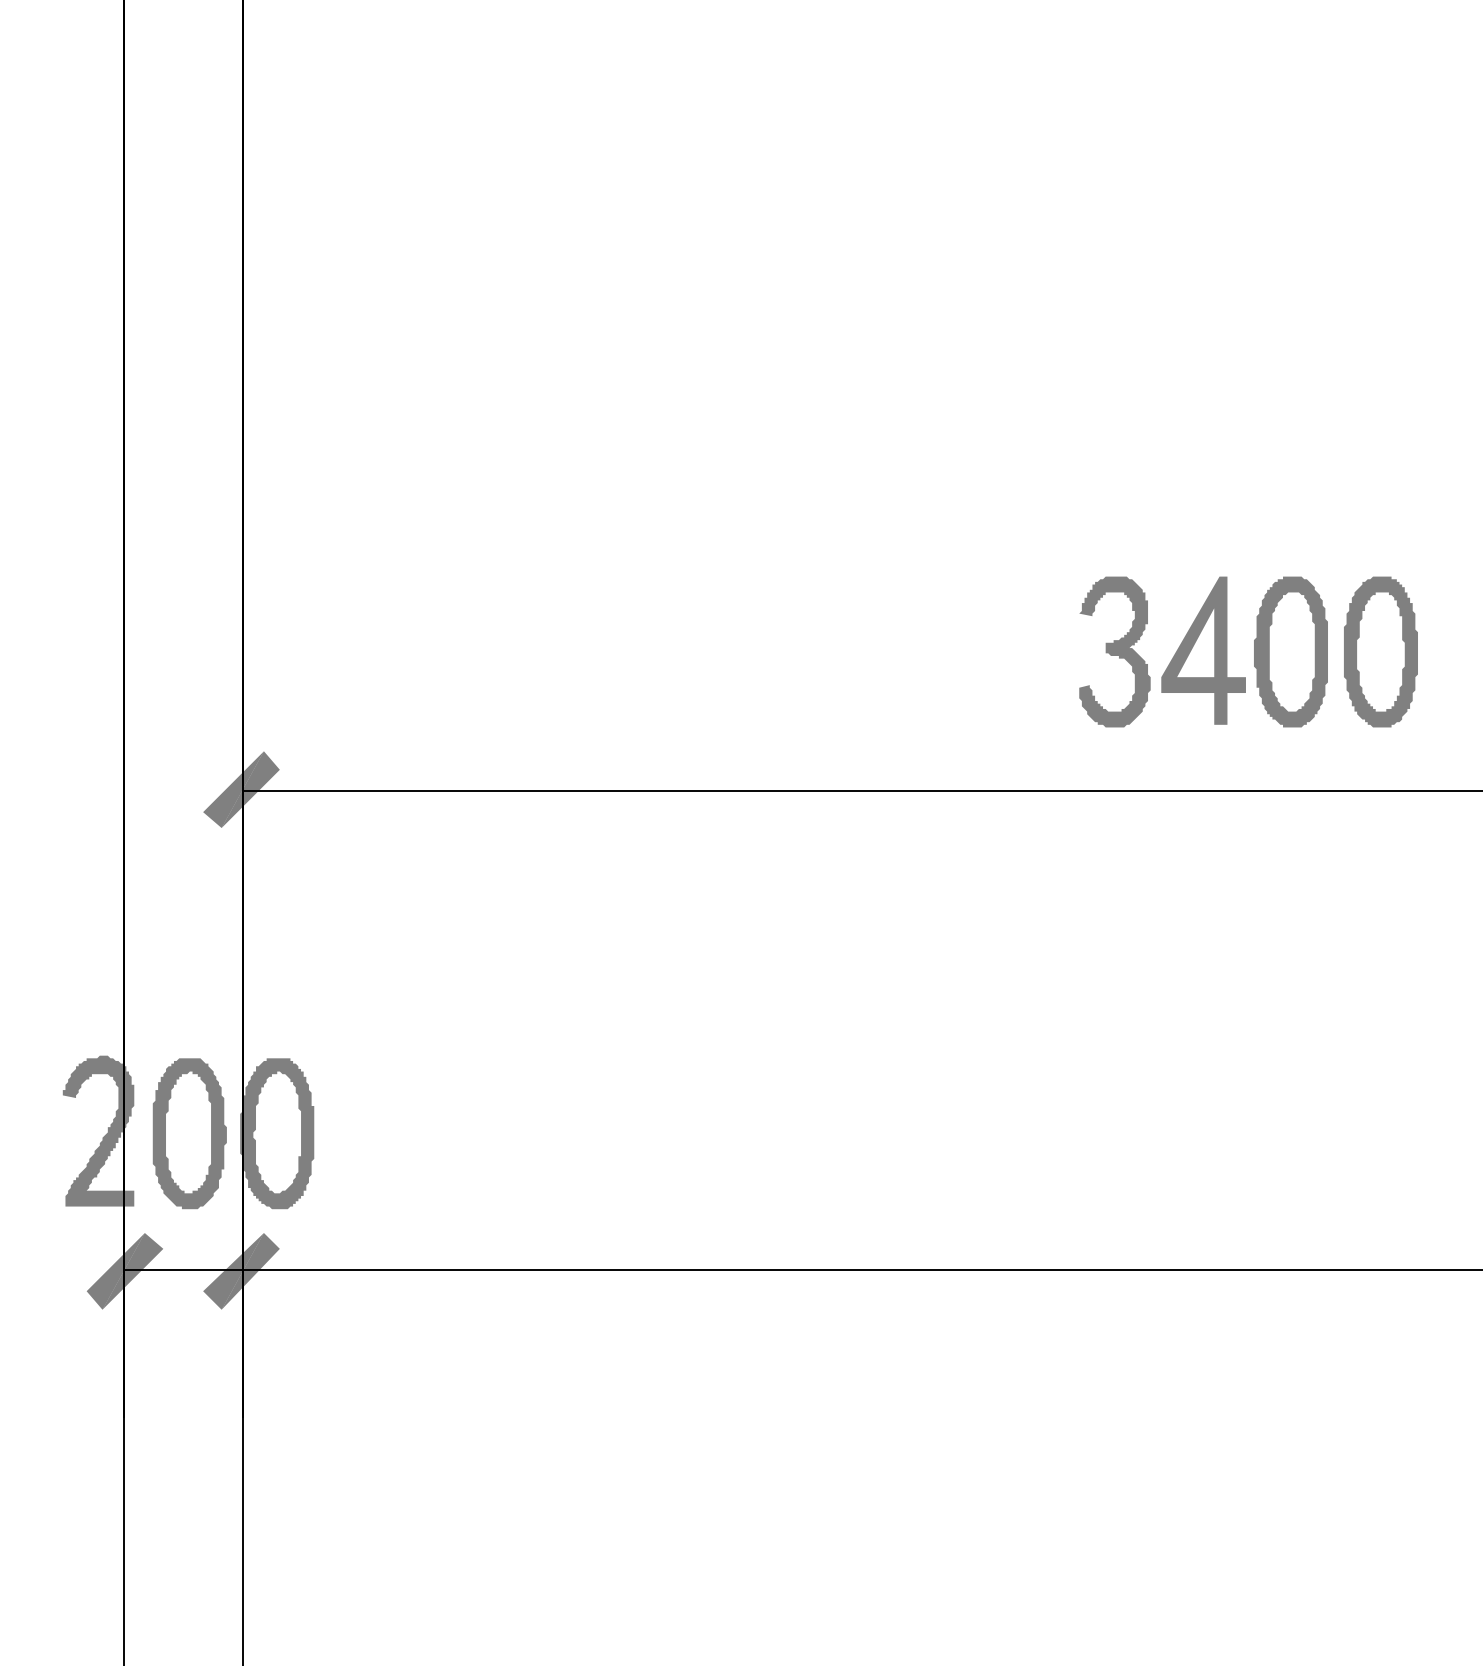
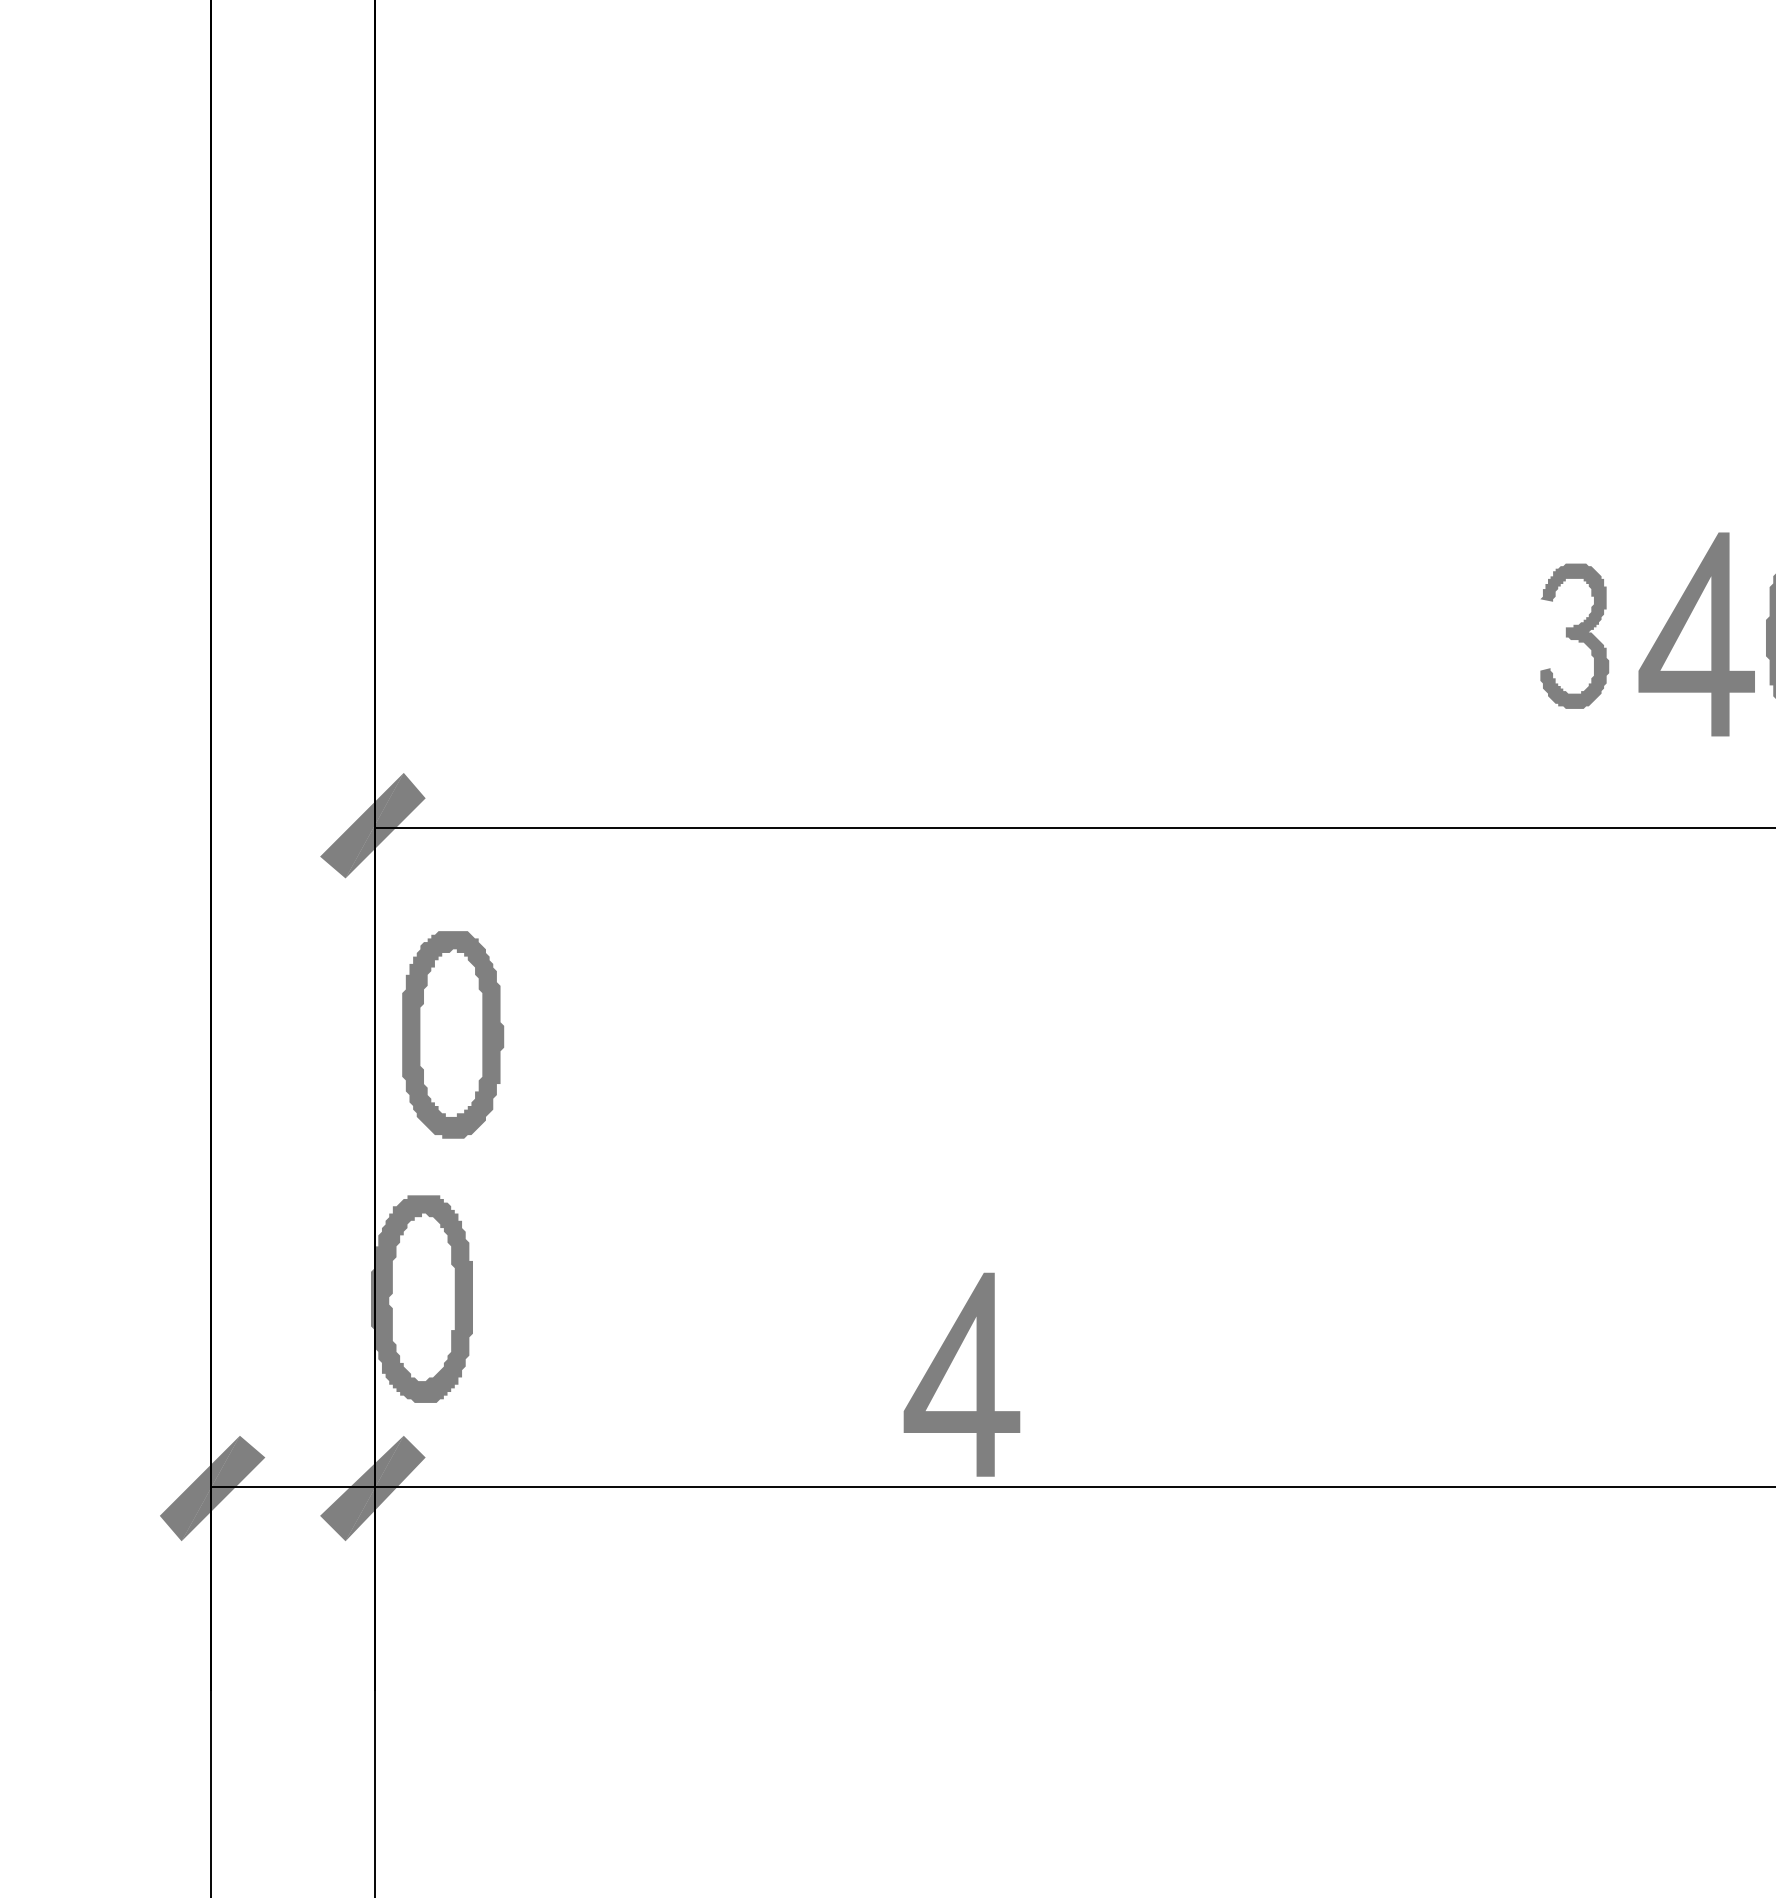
part: (1114, 651) -> (1574, 635), size x0.7
fill: (98, 1130) -> (176, 1294), removed
part: (189, 1133) -> (452, 1034), moved
part: (669, 1188) -> (961, 1374), added

